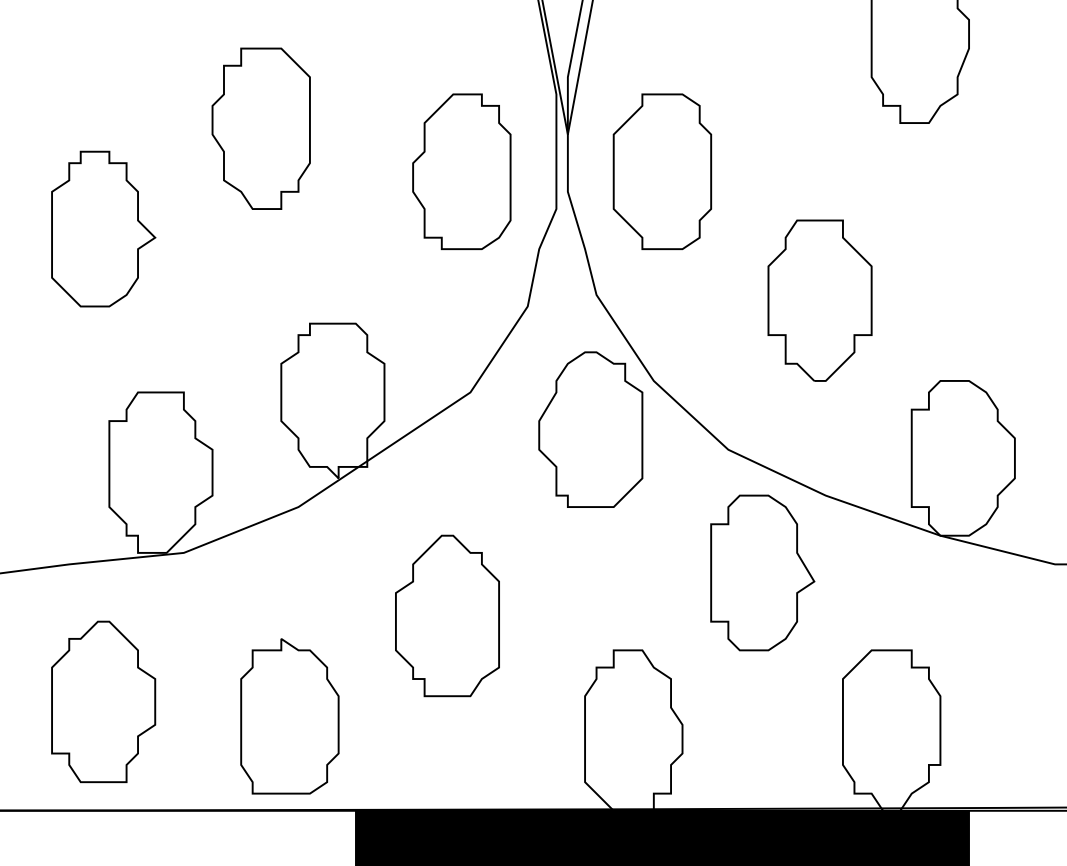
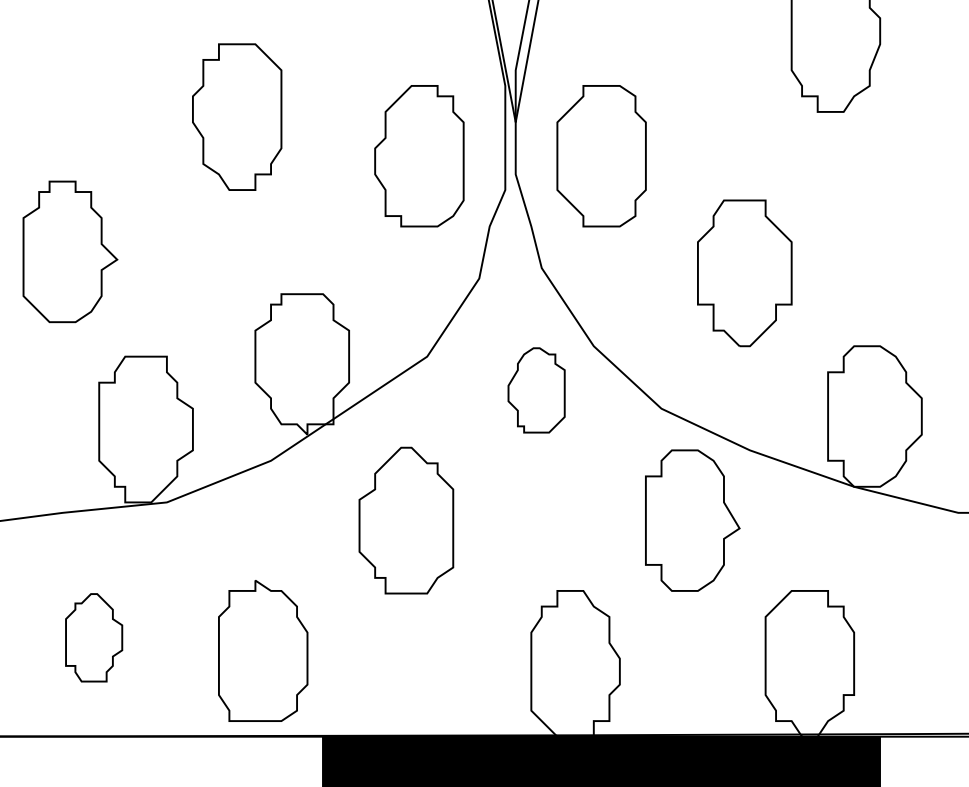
part: (103, 228) -> (70, 251), moved
part: (590, 429) -> (536, 390), size x0.6
part: (447, 615) -> (406, 520), moved
part: (103, 701) -> (93, 637), size x0.6

